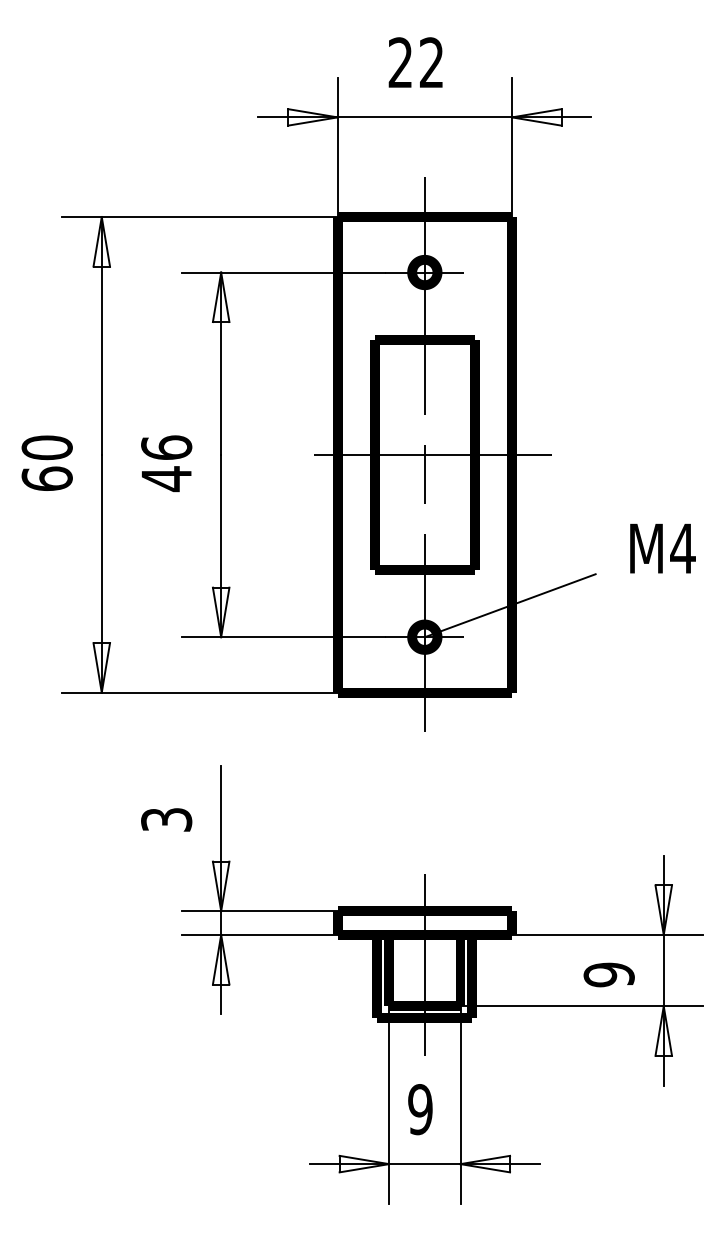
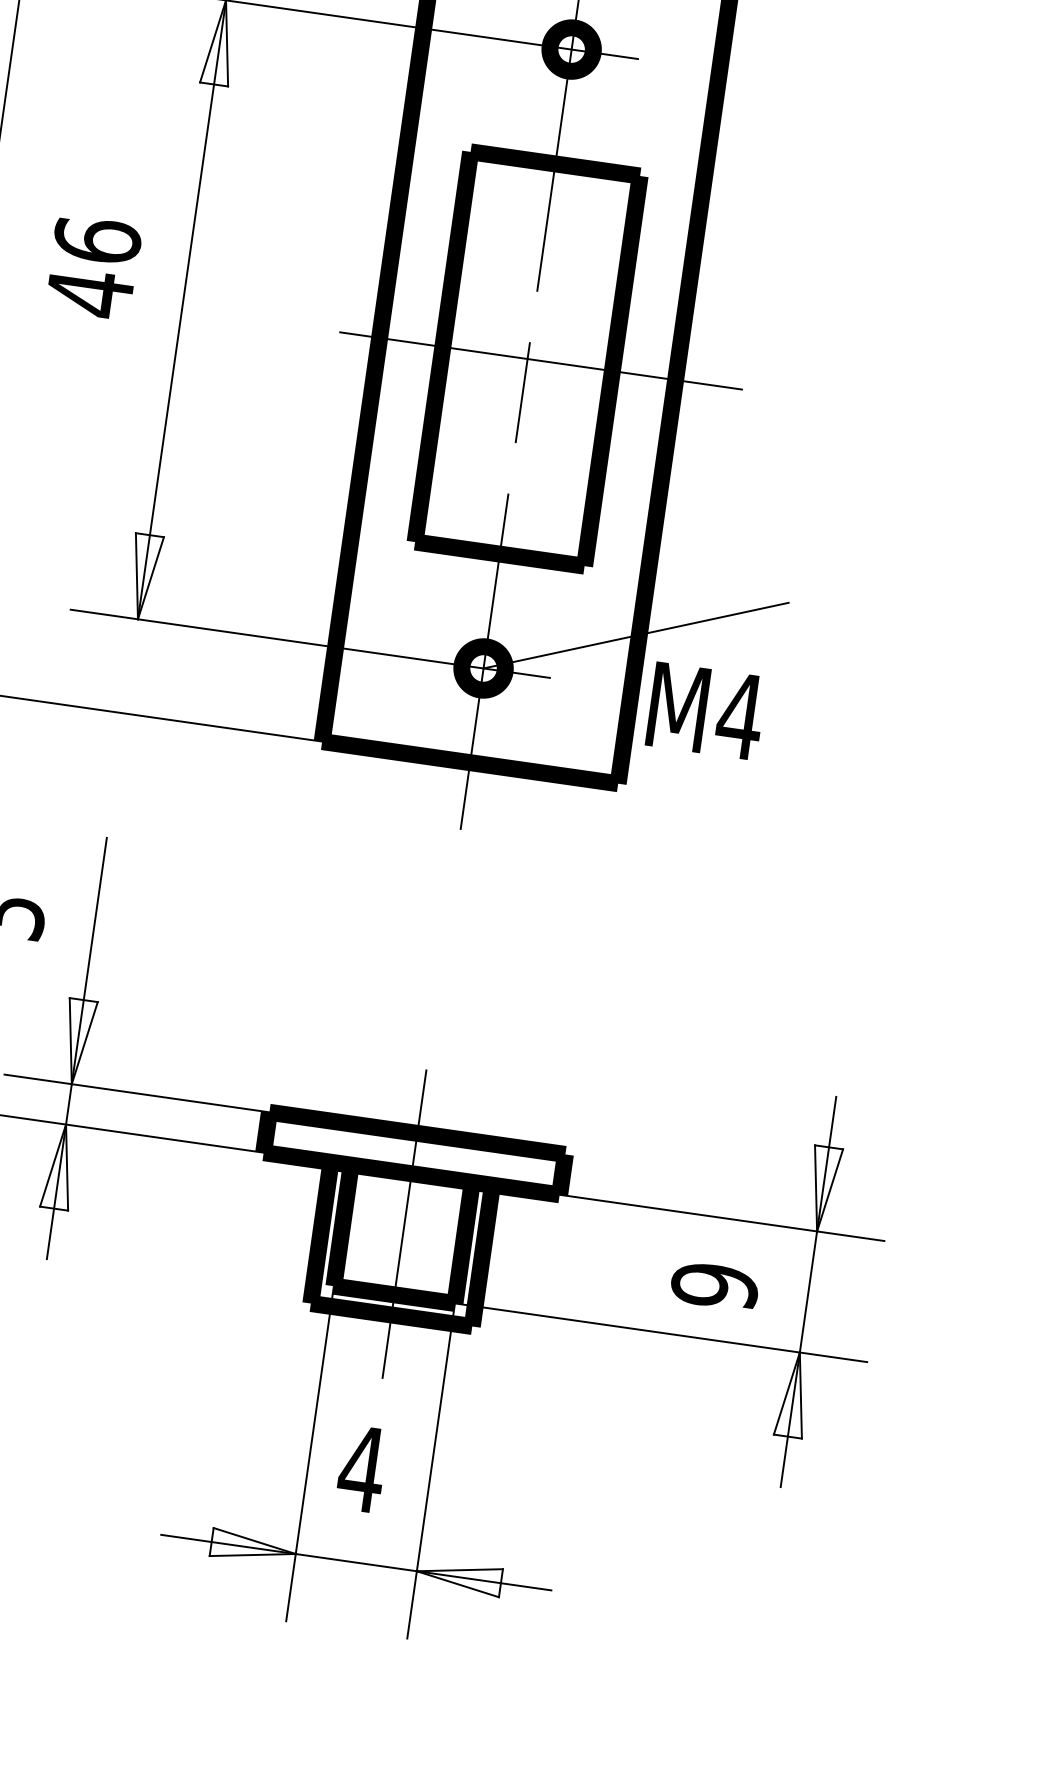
text: (166, 463) -> (93, 267), moved
text: (662, 548) -> (705, 710), moved
text: (420, 1109) -> (362, 1468), 9 -> 4

